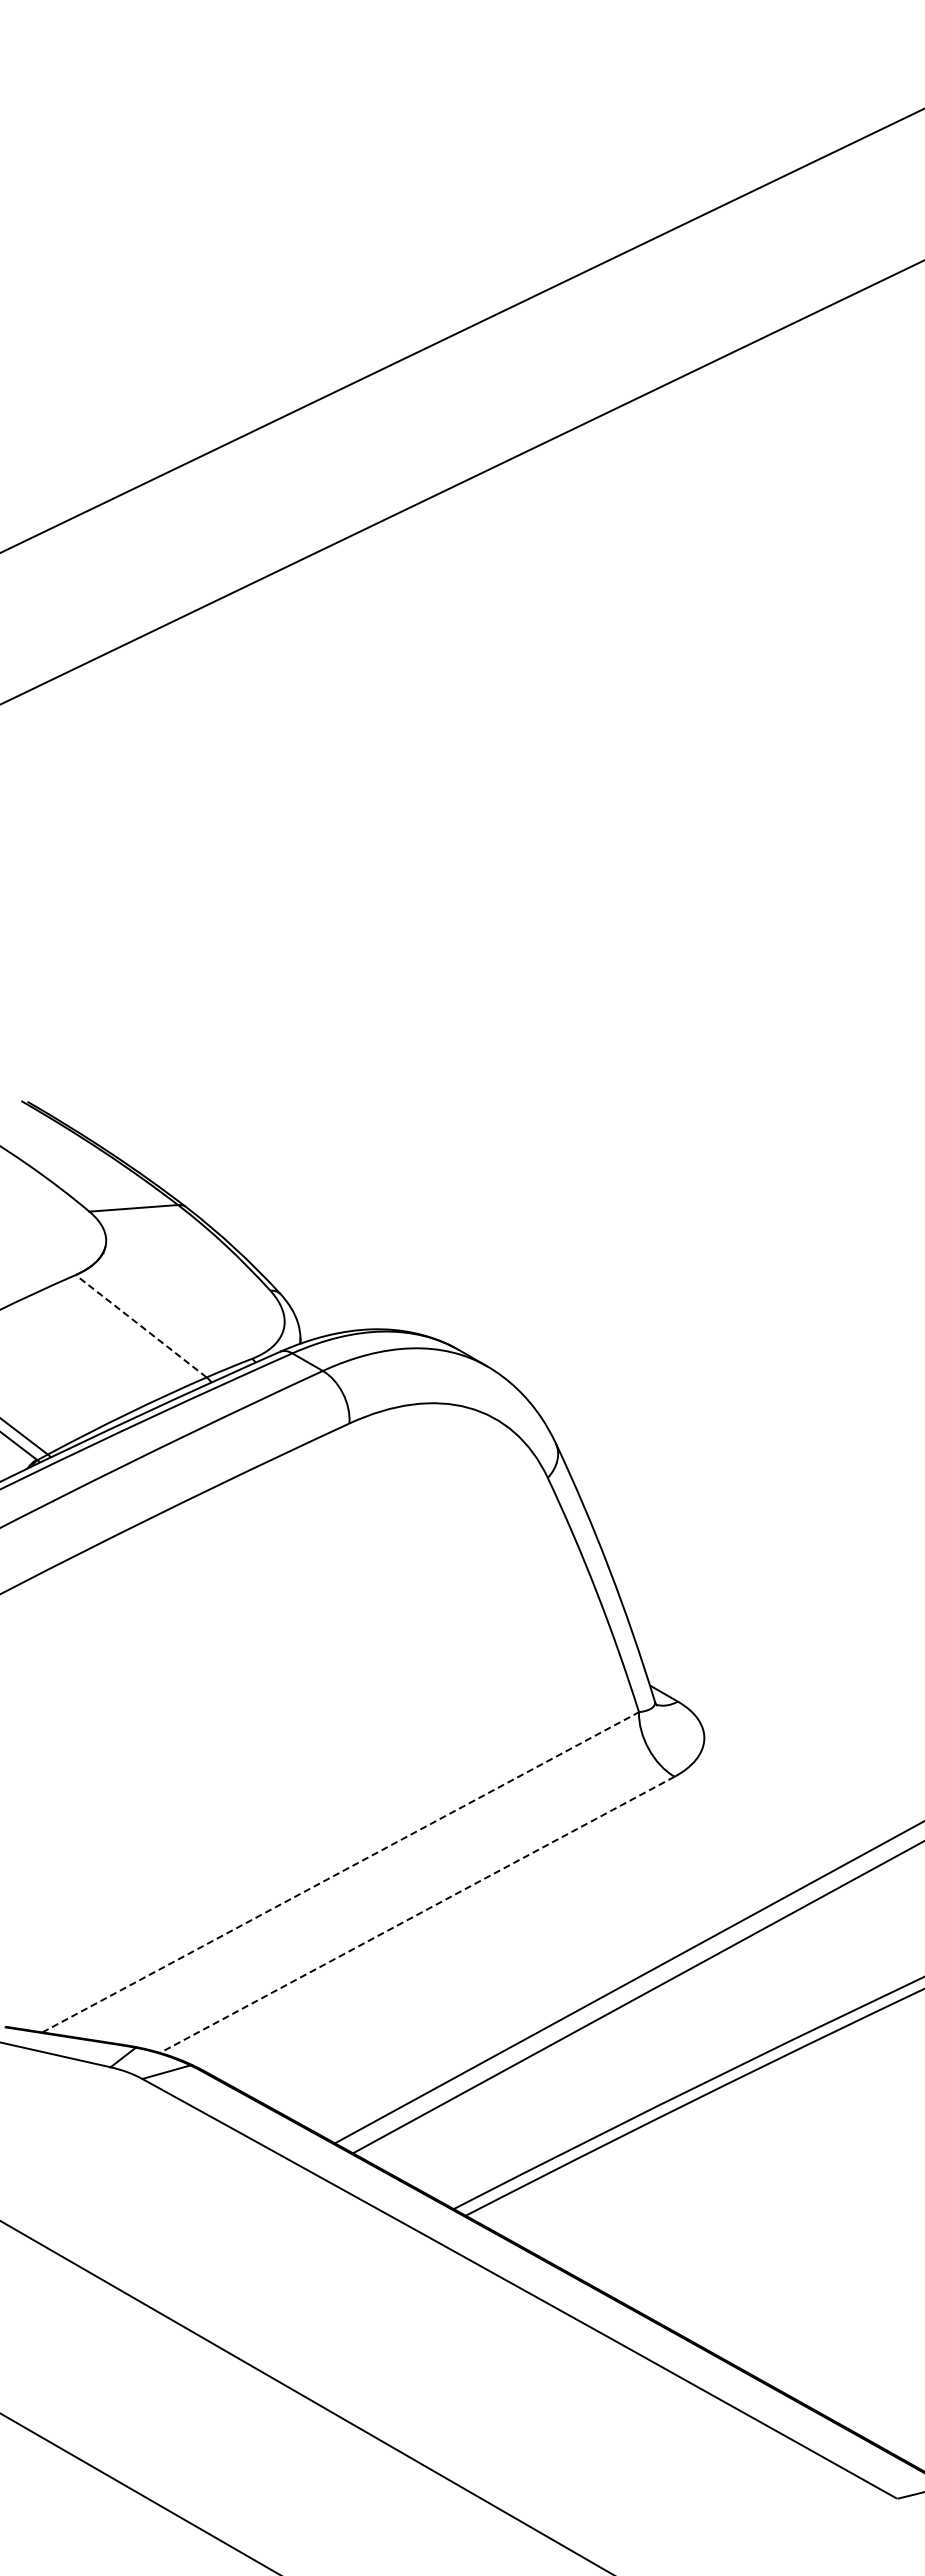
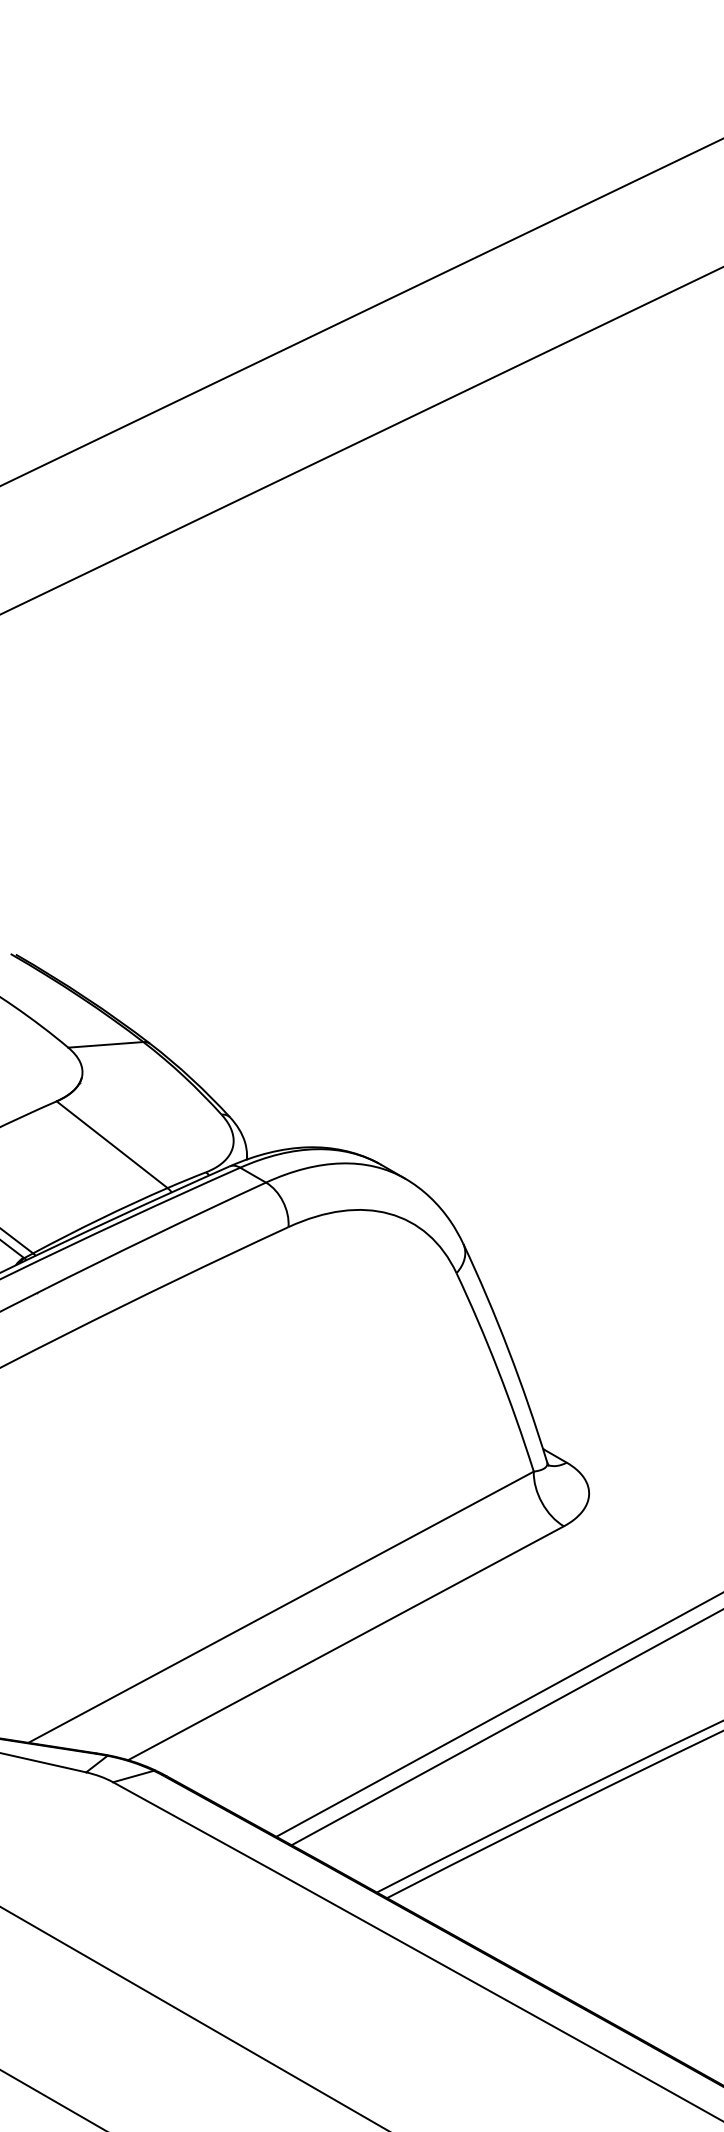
line: (140, 1325) -> (111, 1144), dashed -> solid
line: (340, 1872) -> (280, 1607), dashed -> solid
line: (417, 1914) -> (346, 1642), dashed -> solid

